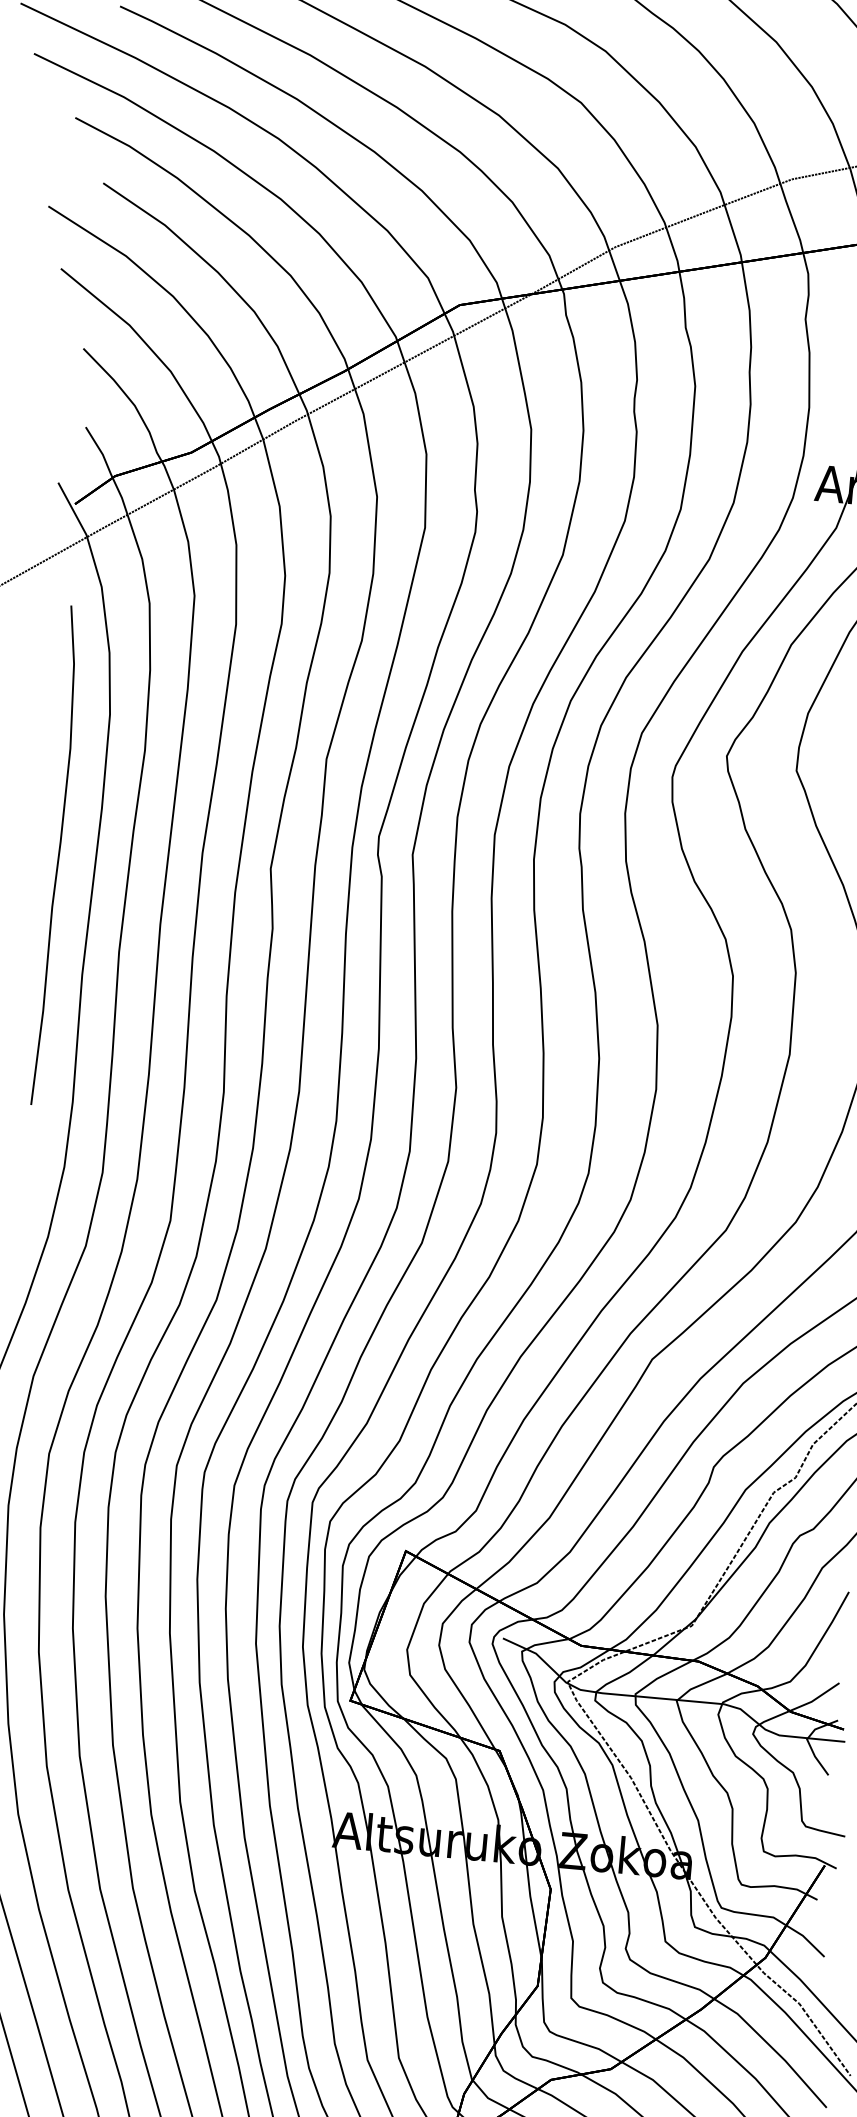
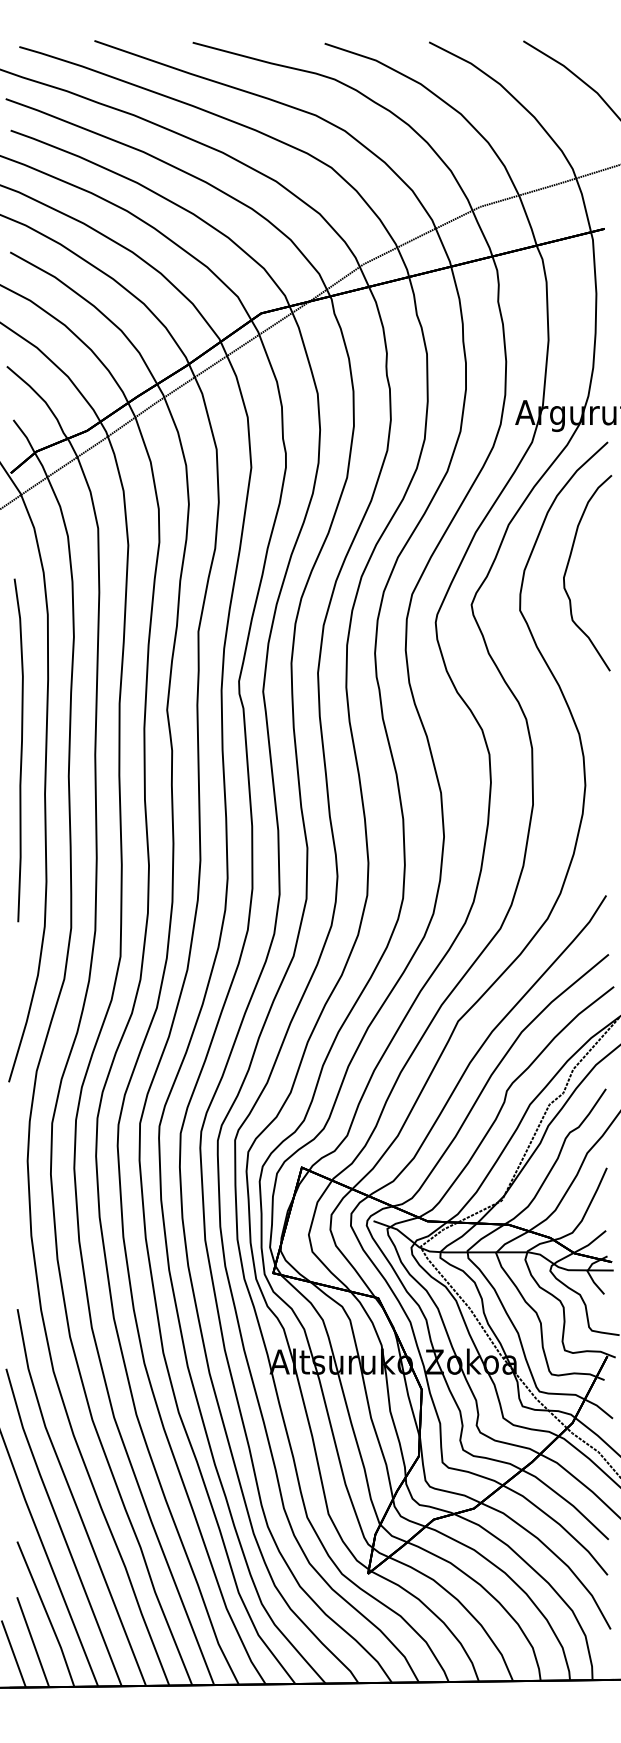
curve: (57, 855) -> (20, 750), moved

